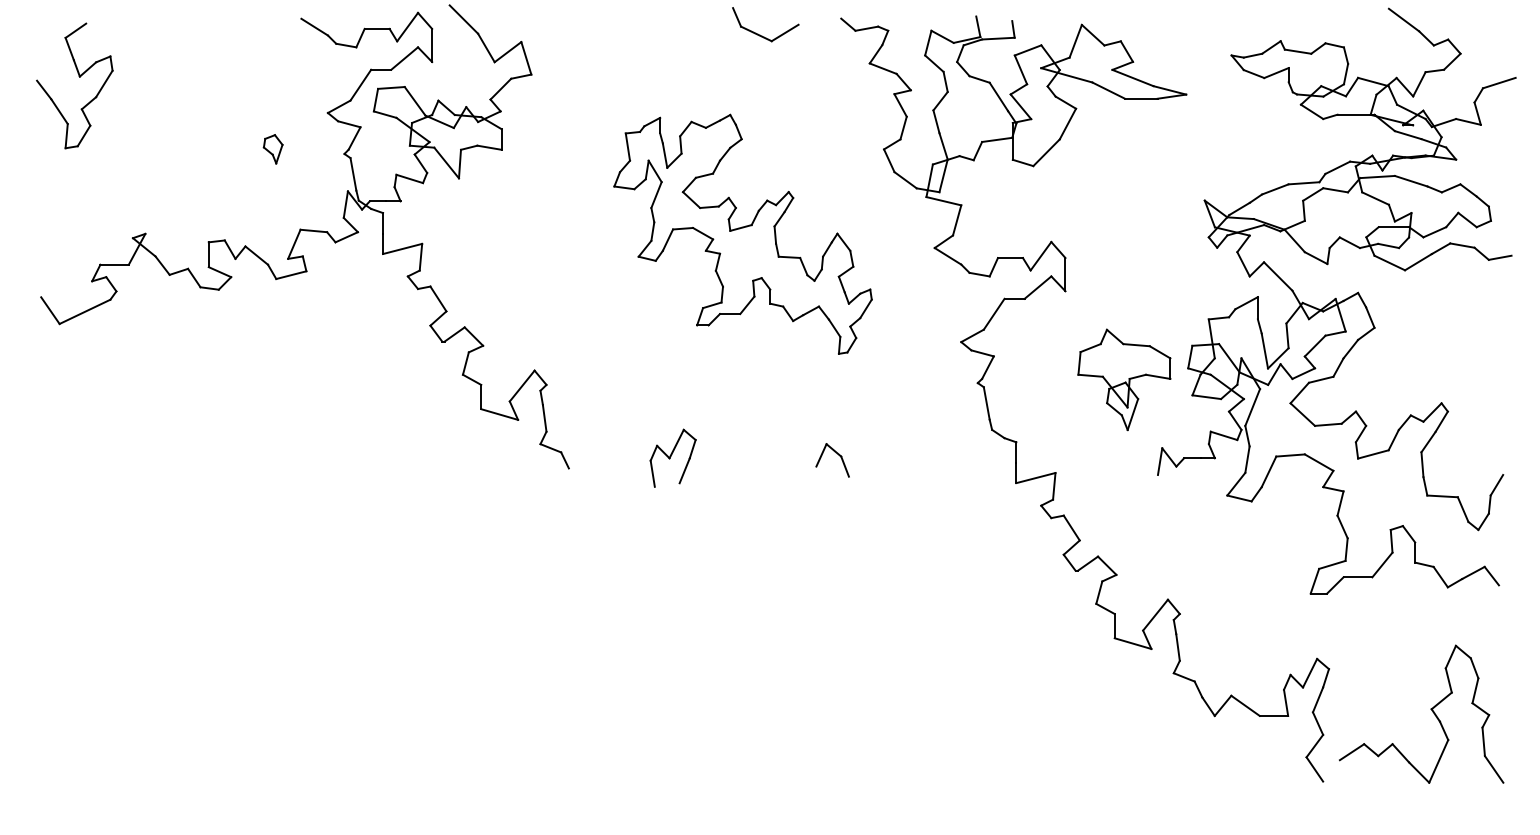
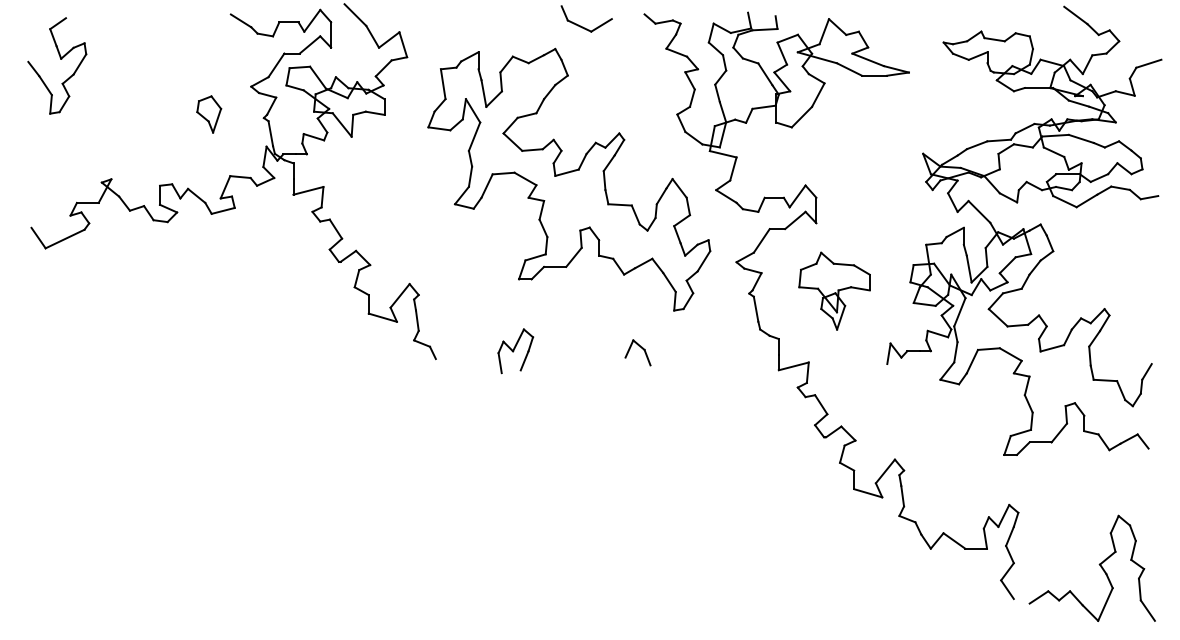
part: (273, 149) -> (209, 114), size x1.67
part: (743, 234) -> (569, 179), size x1.43
part: (1124, 379) -> (834, 290), moved
part: (1429, 709) -> (1098, 564), moved

